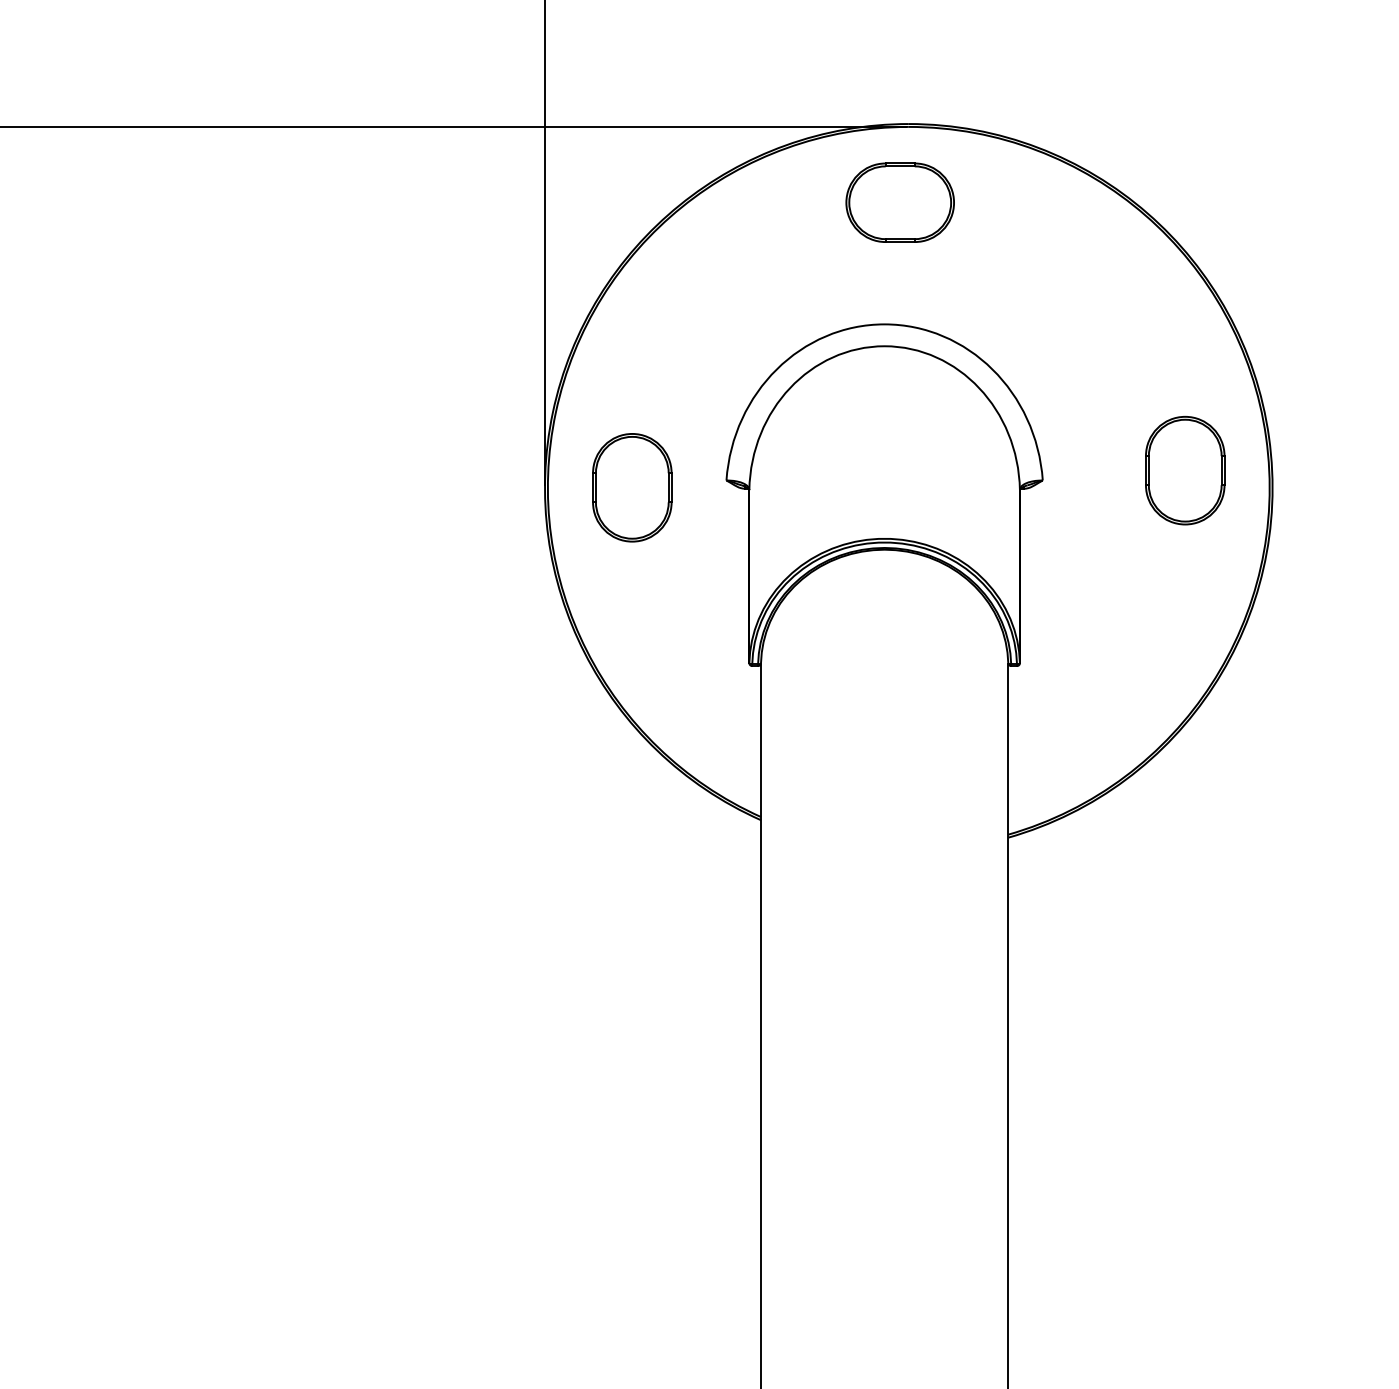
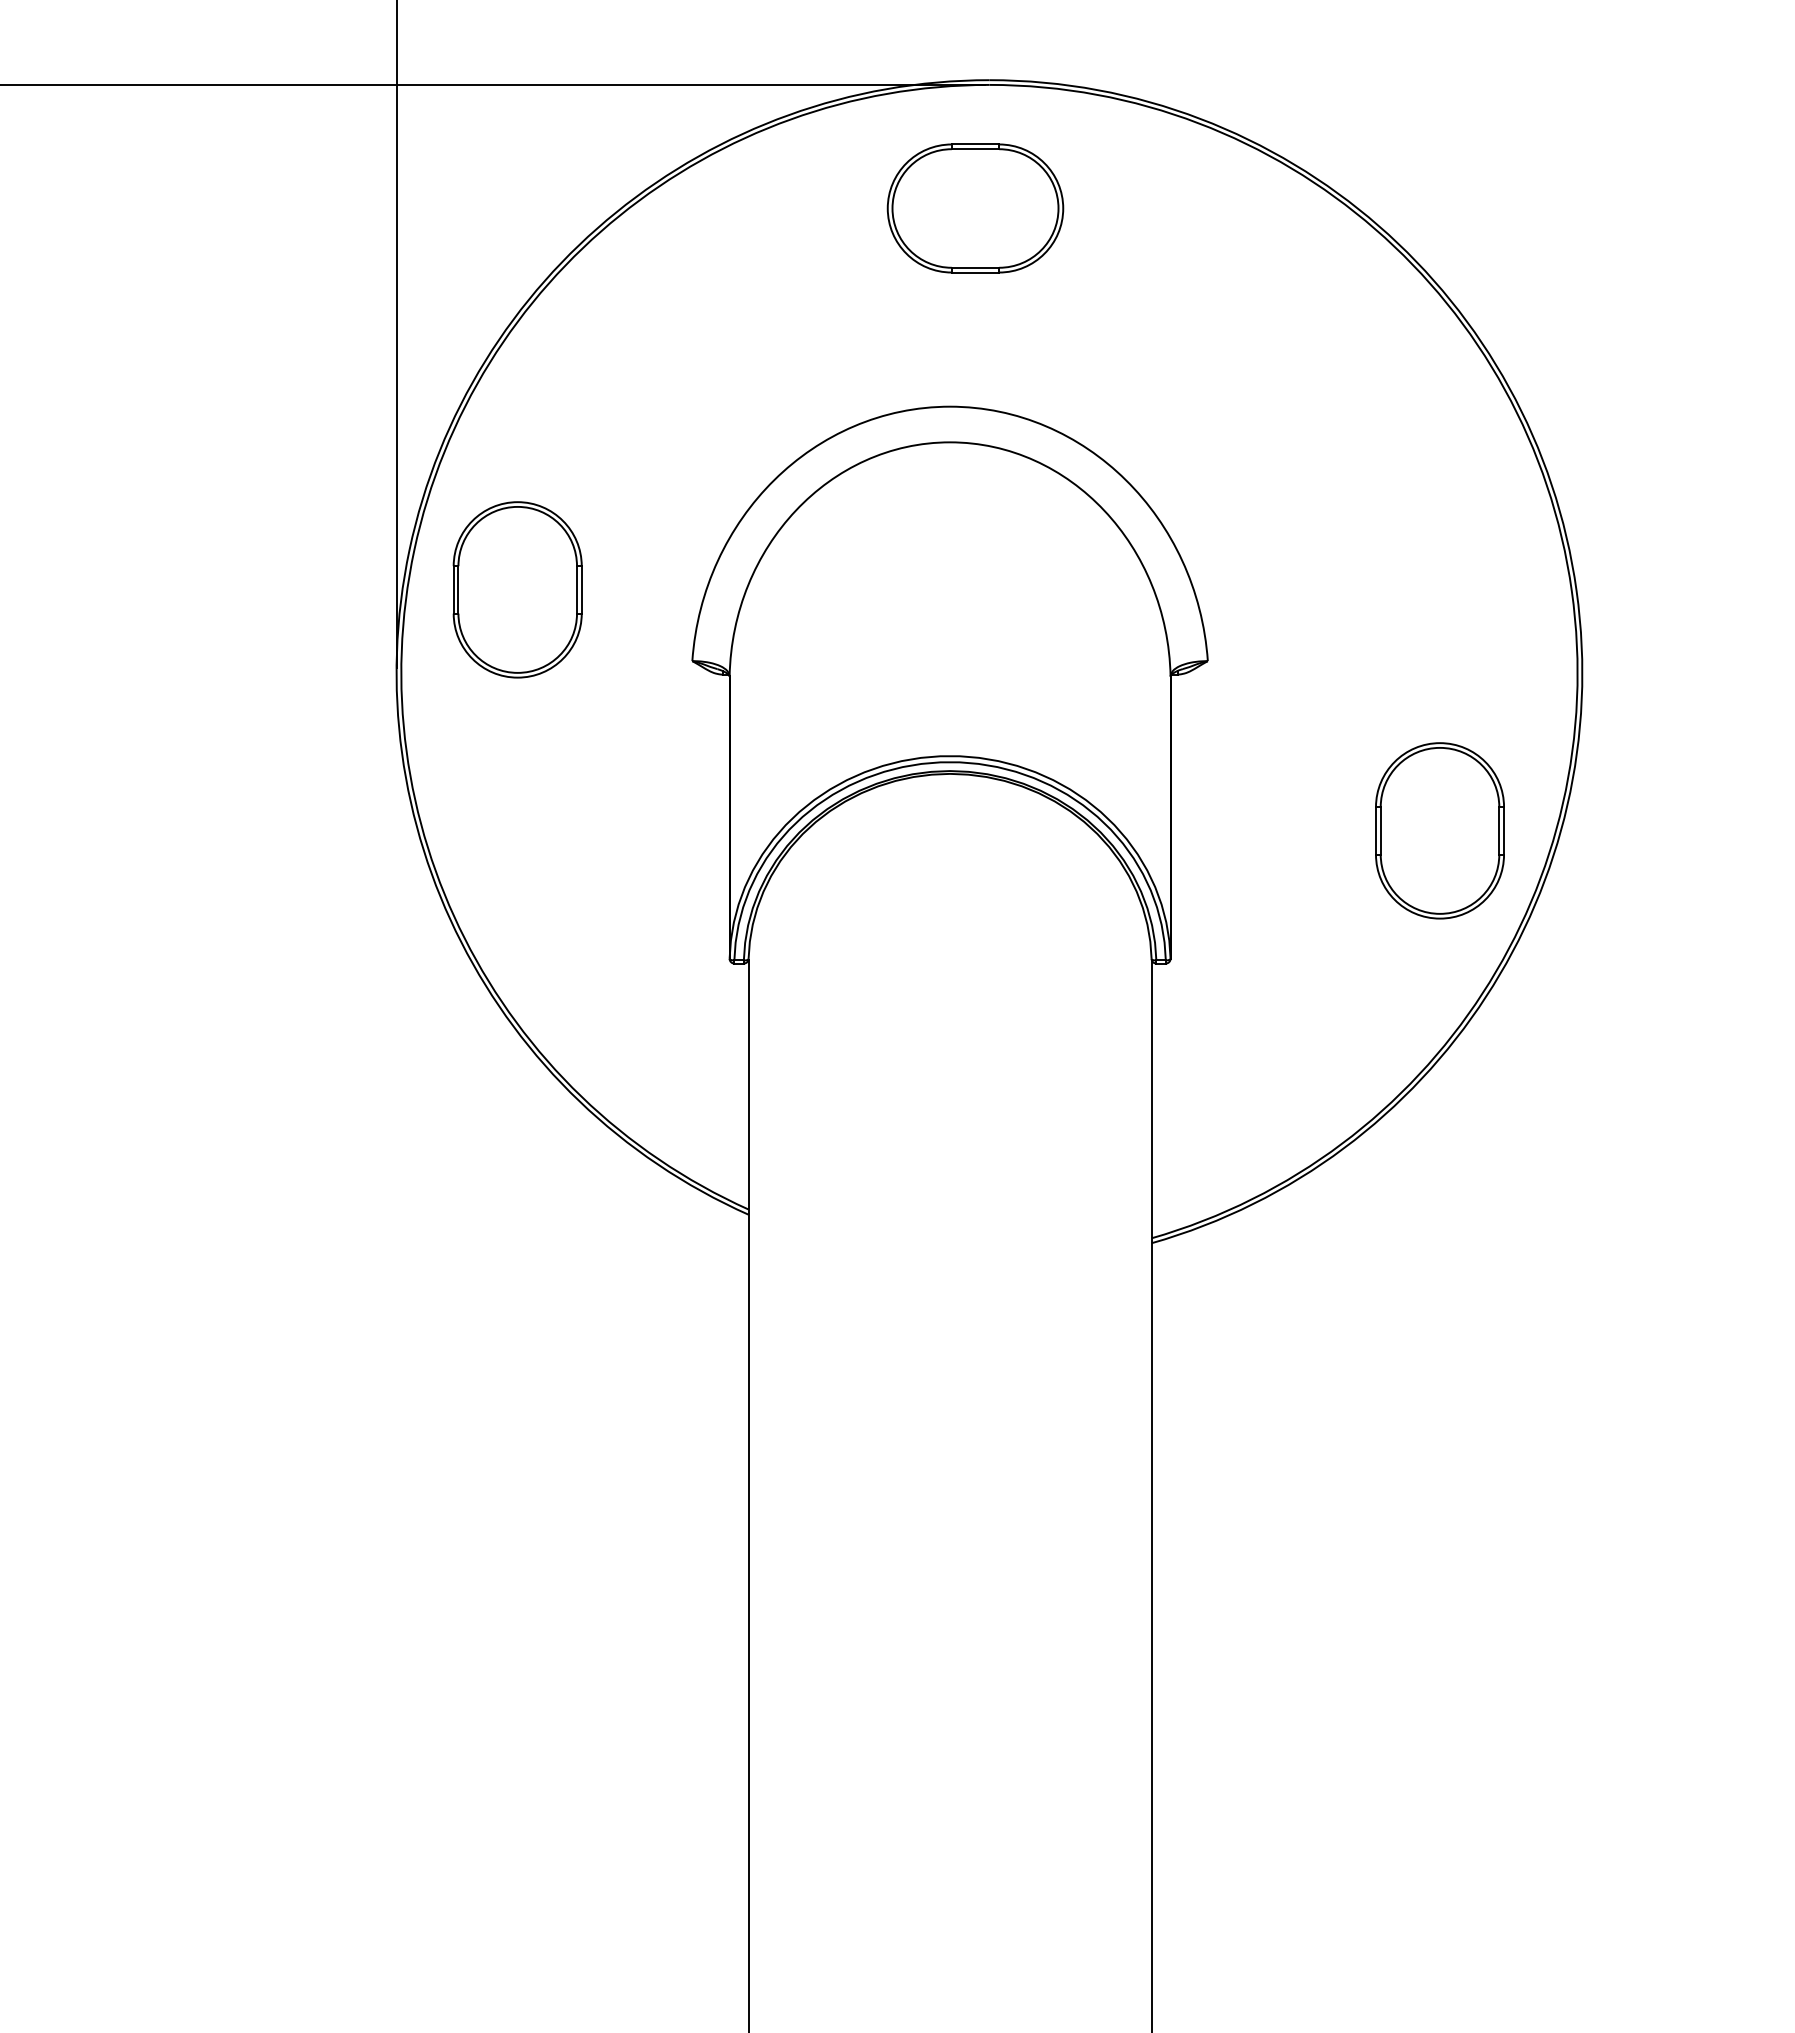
part: (1185, 470) -> (1440, 830), moved
part: (632, 487) -> (518, 589), moved

